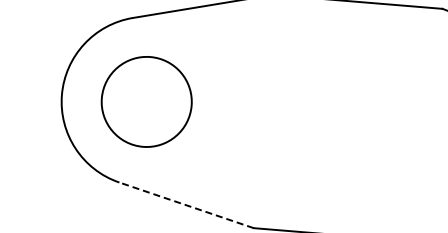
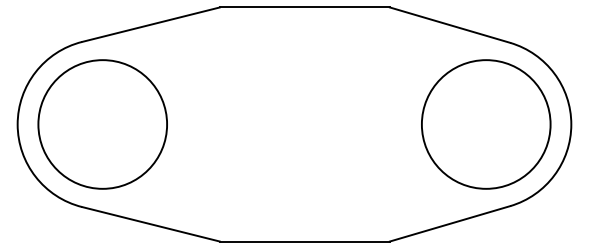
circle: (146, 101) -> (102, 124), size x1.43
line: (186, 205) -> (150, 224), dashed -> solid

